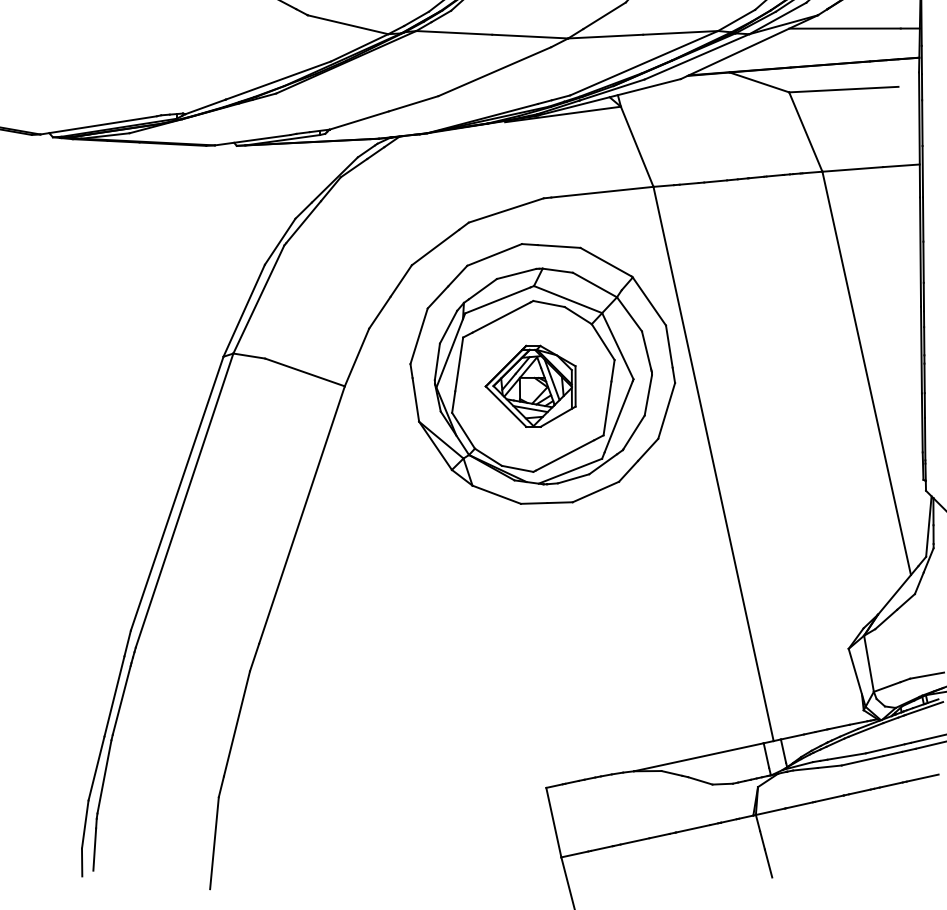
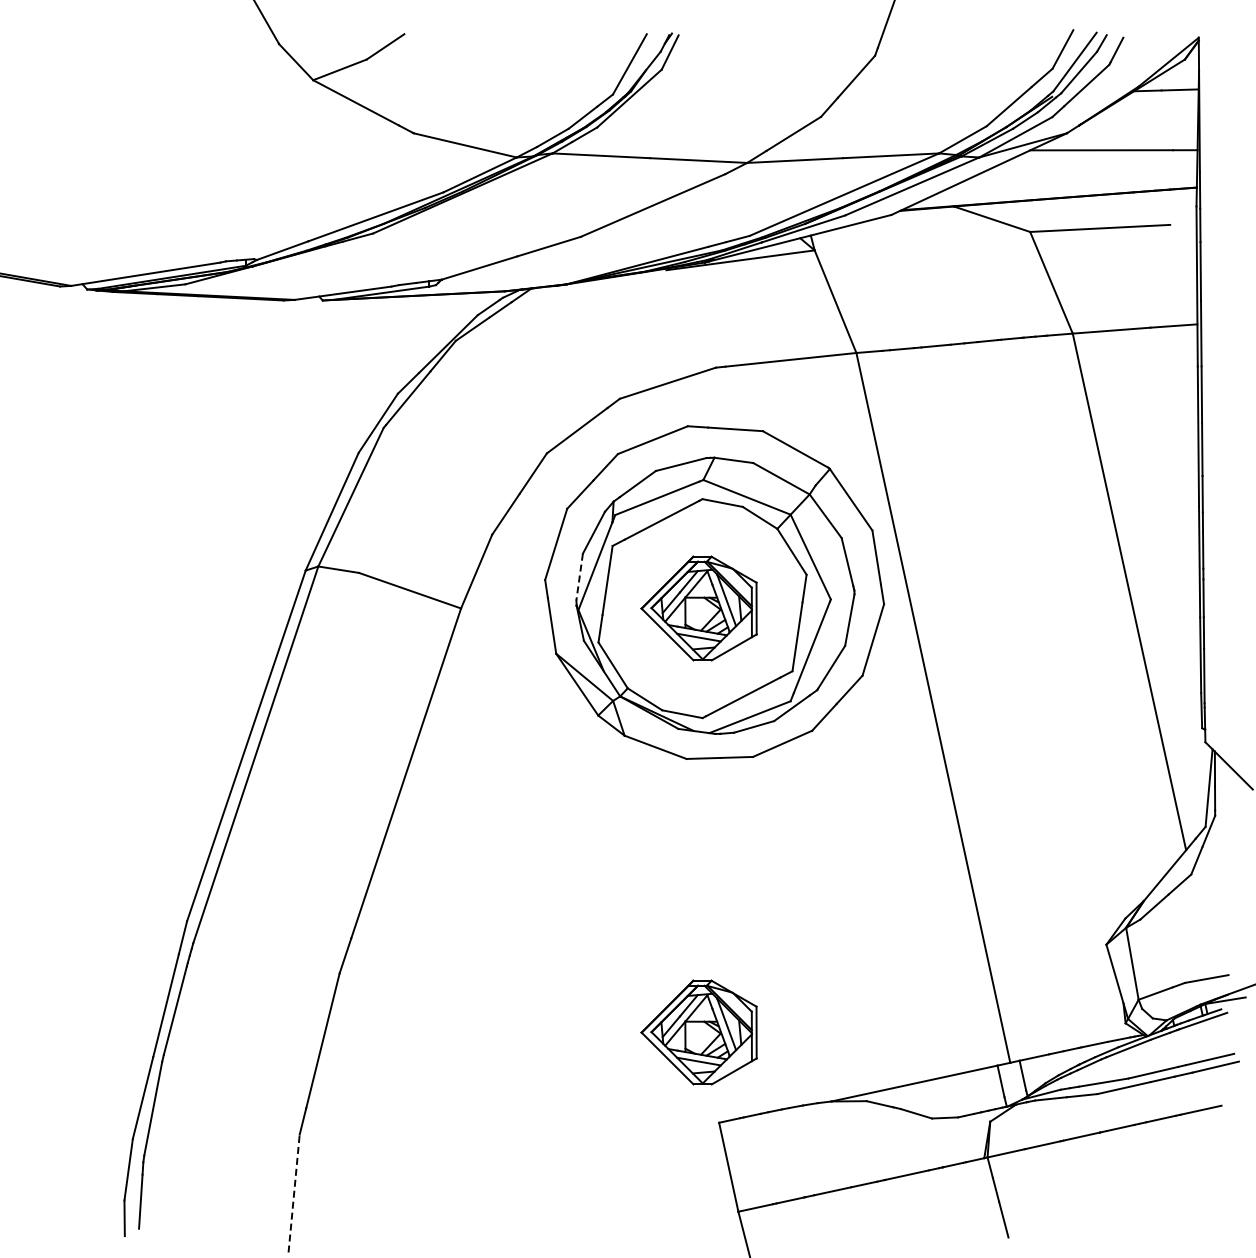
line: (437, 362) -> (579, 577), solid -> dashed
part: (530, 717) -> (698, 1032), added
line: (214, 843) -> (294, 1193), solid -> dashed

